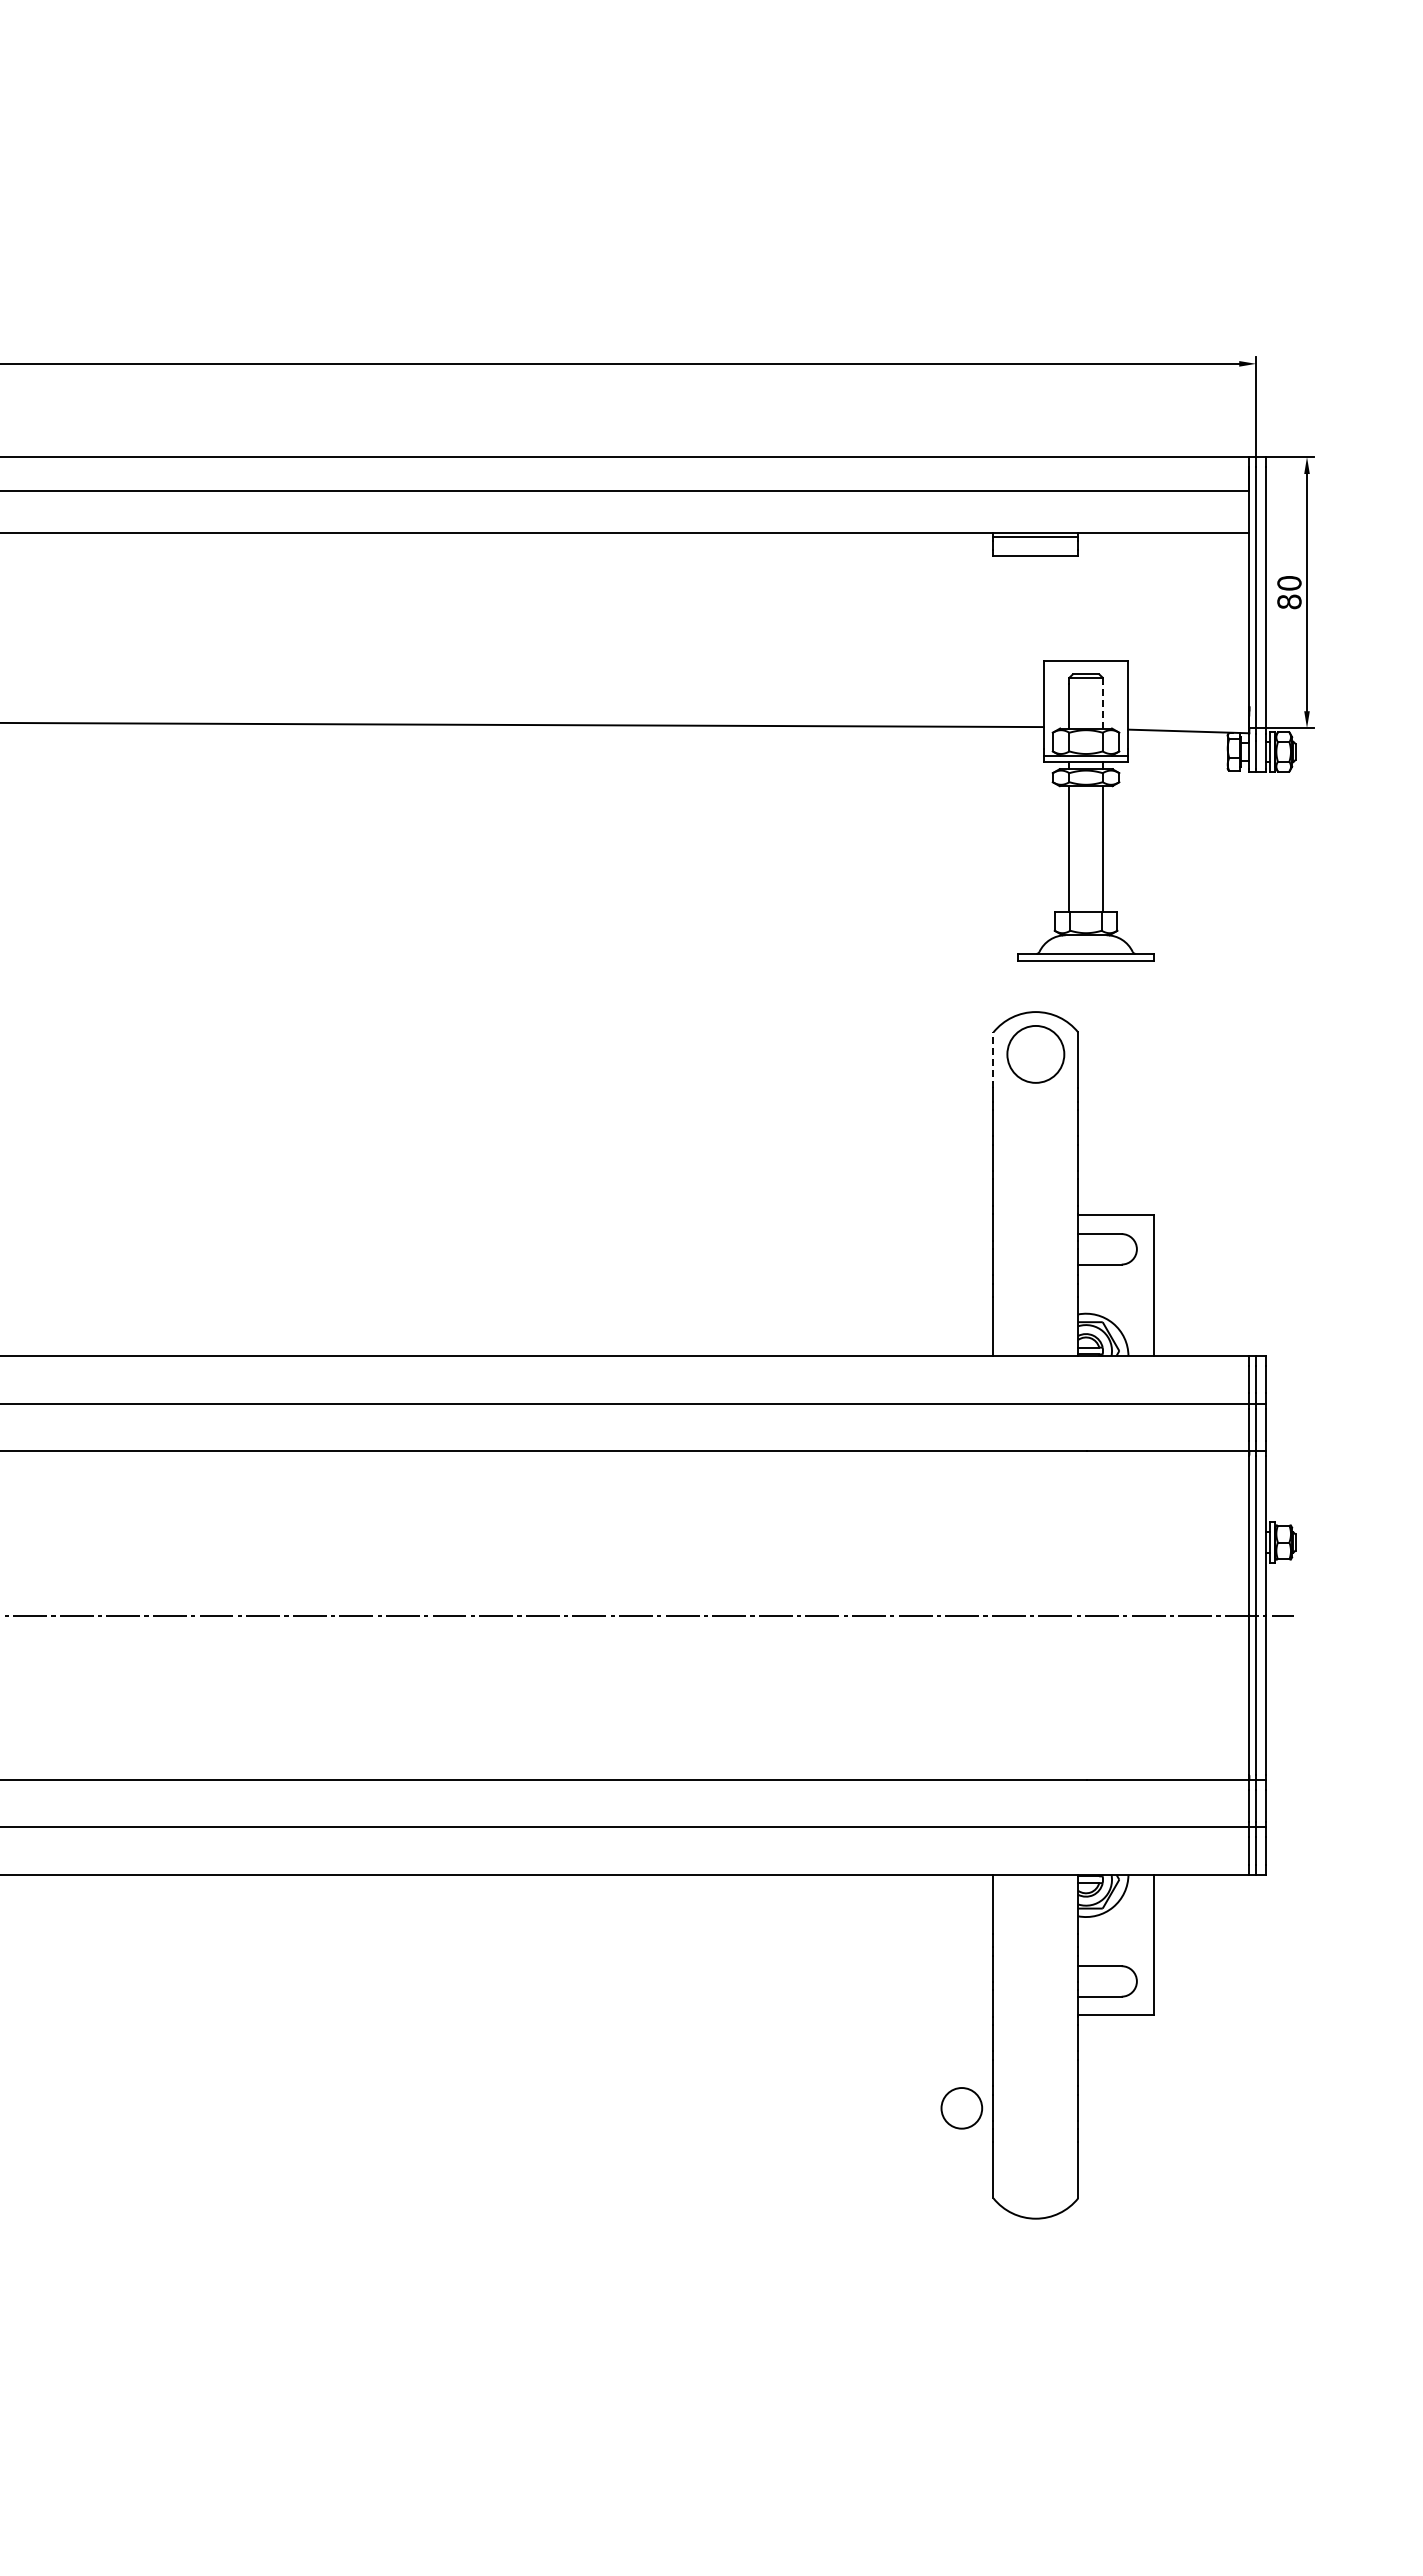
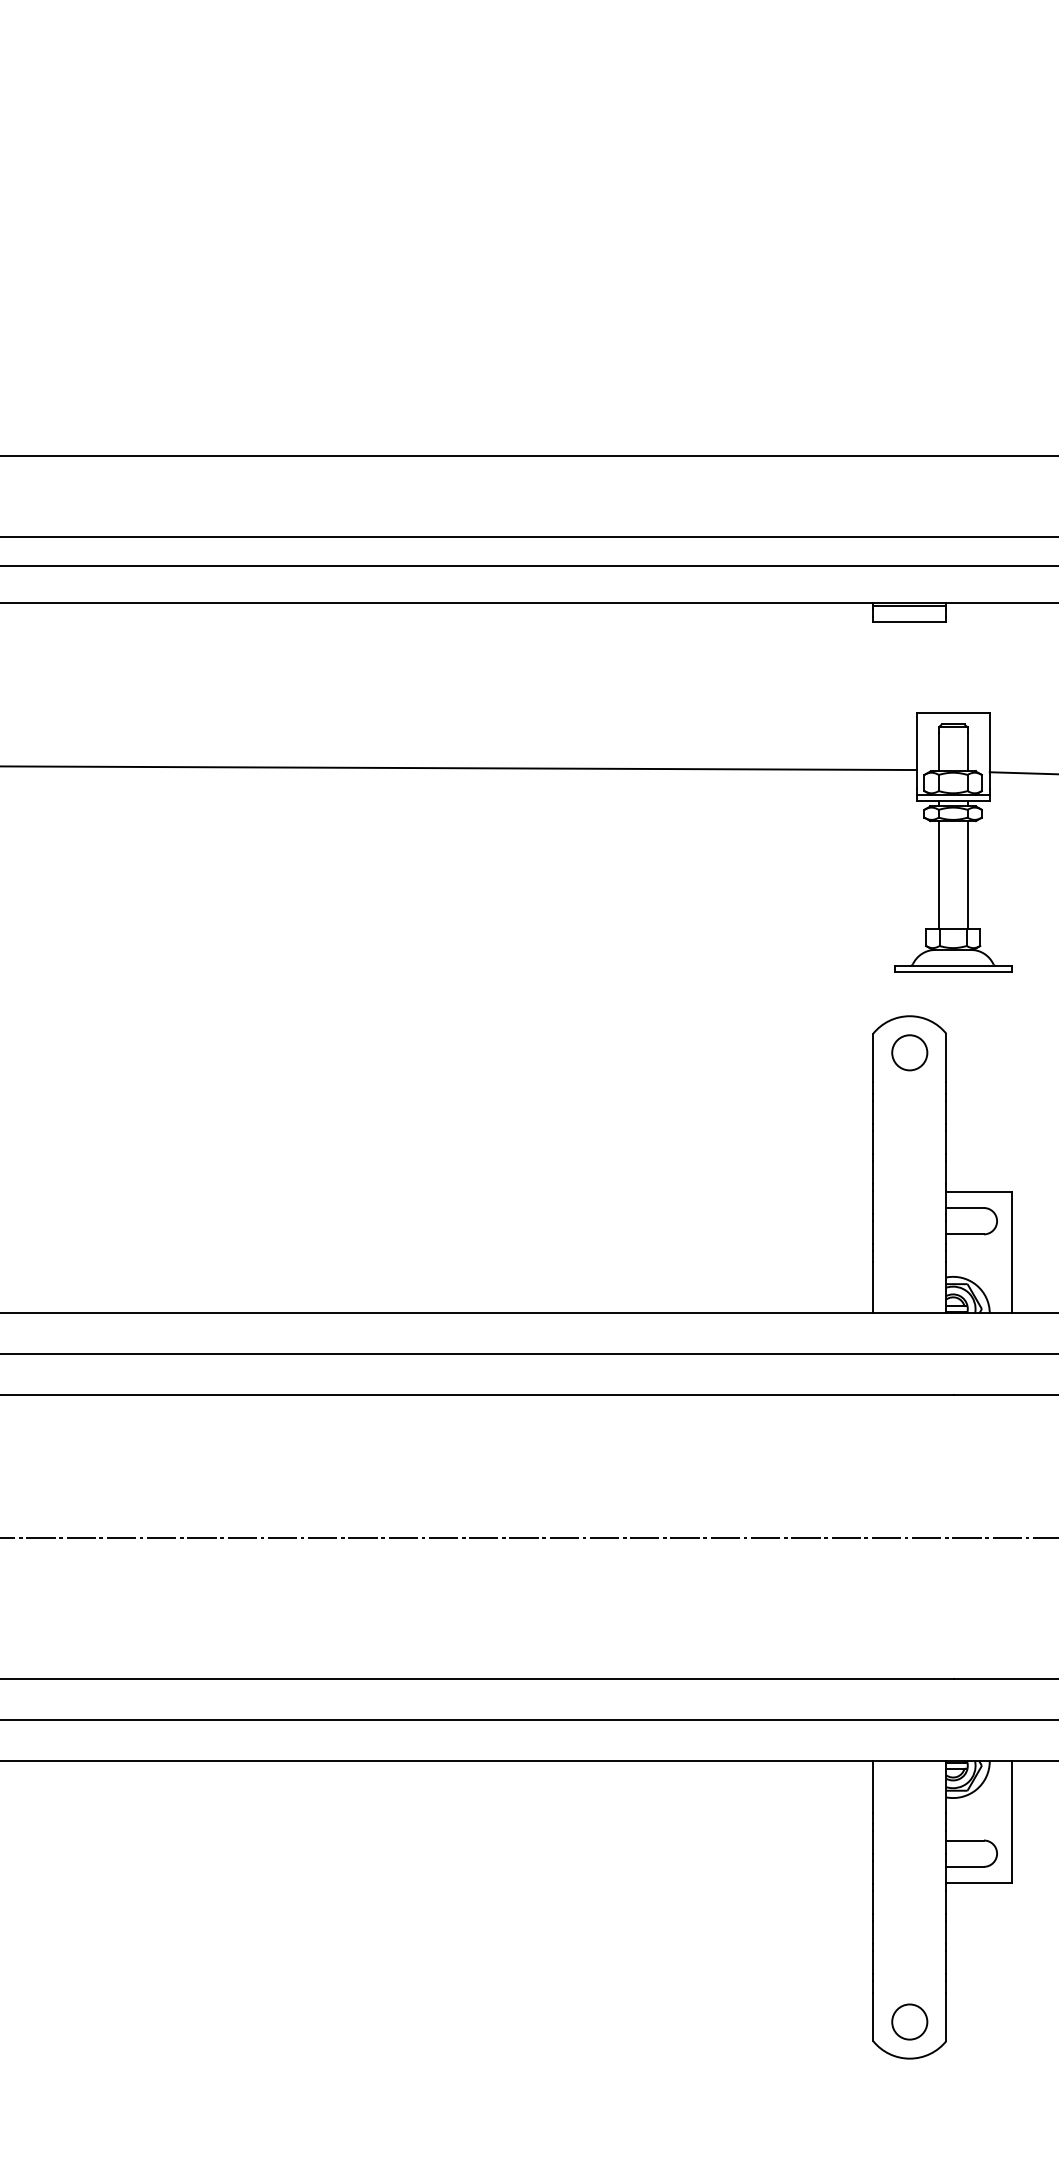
line: (1103, 706) -> (968, 752), dashed -> solid
circle: (1035, 1054) -> (909, 1052), size x0.71
line: (993, 1060) -> (873, 1058), dashed -> solid
circle: (961, 2108) -> (909, 2022), moved

